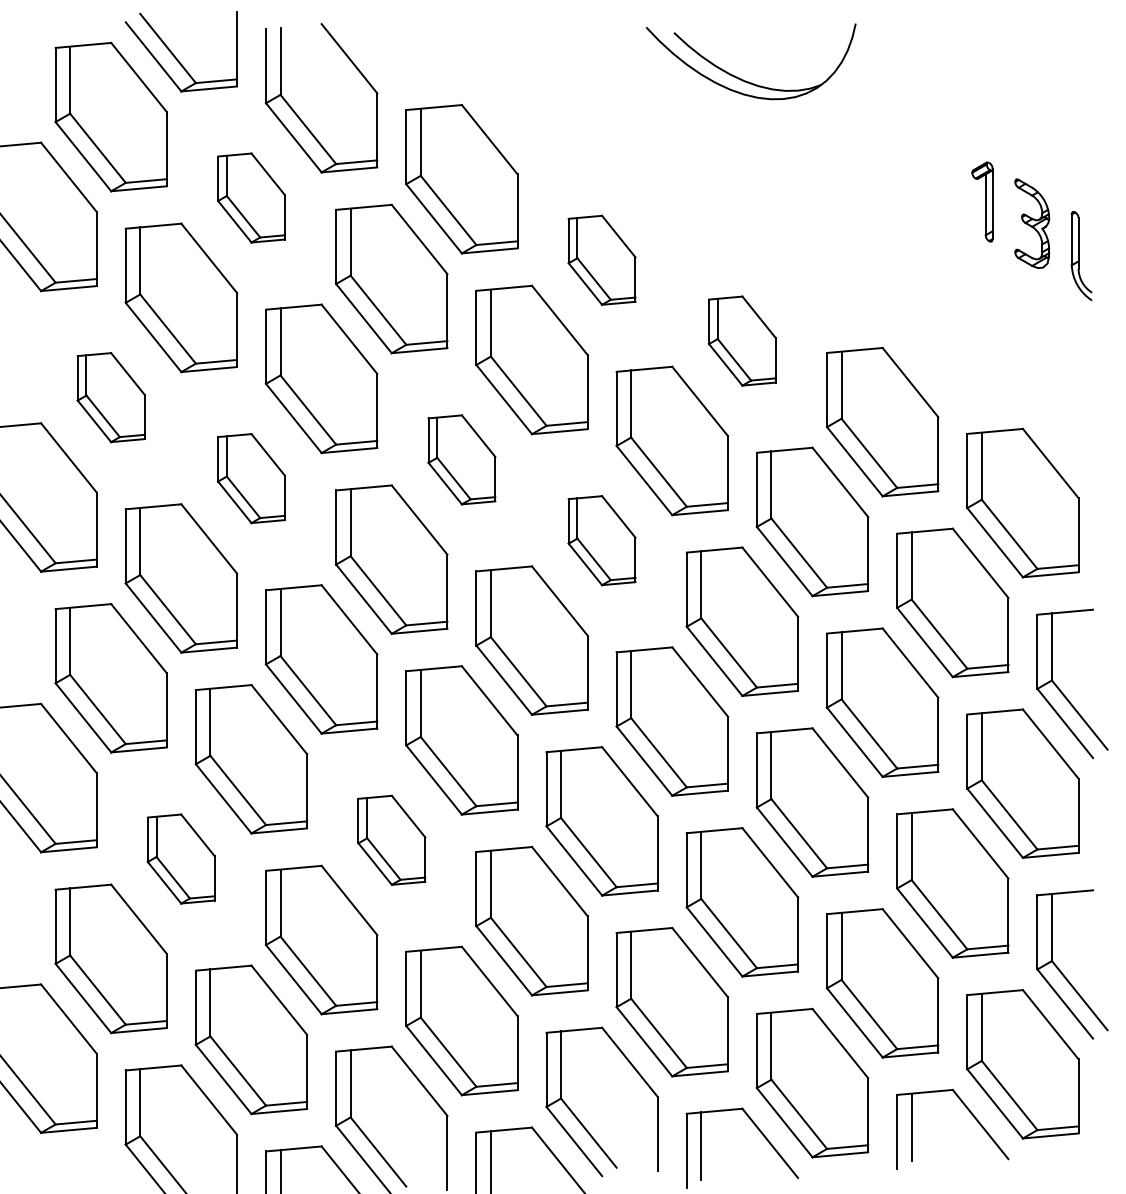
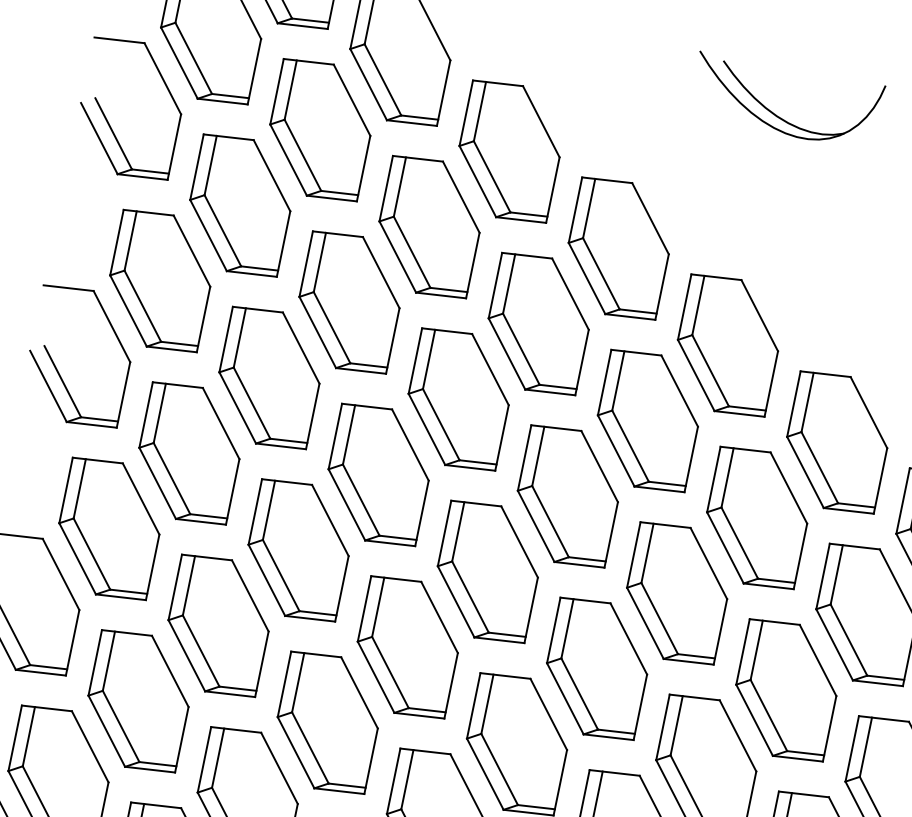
part: (251, 197) -> (320, 129), size x1.67
part: (601, 260) -> (618, 248), size x1.67
part: (742, 340) -> (728, 345), size x1.67
part: (110, 397) -> (159, 280), size x1.67
part: (461, 459) -> (458, 399), size x1.67
part: (251, 478) -> (269, 377), size x1.67
part: (601, 540) -> (567, 496), size x1.67
part: (391, 840) -> (327, 723), size x1.67
part: (180, 858) -> (137, 700), size x1.67

